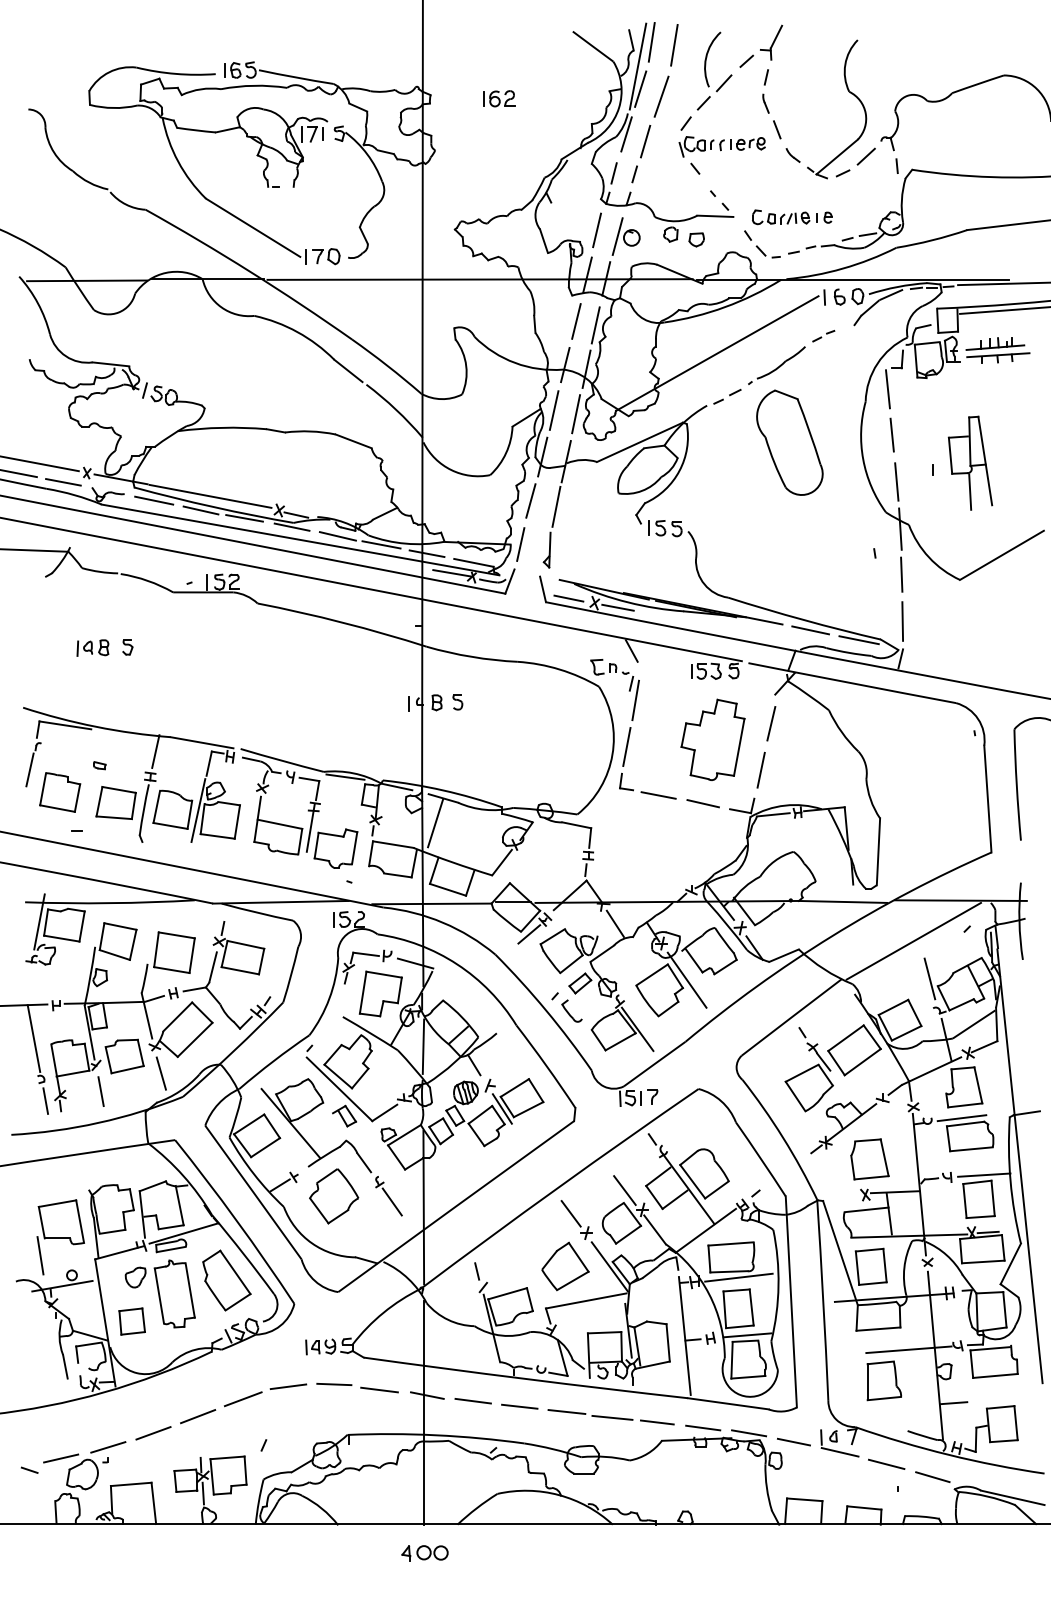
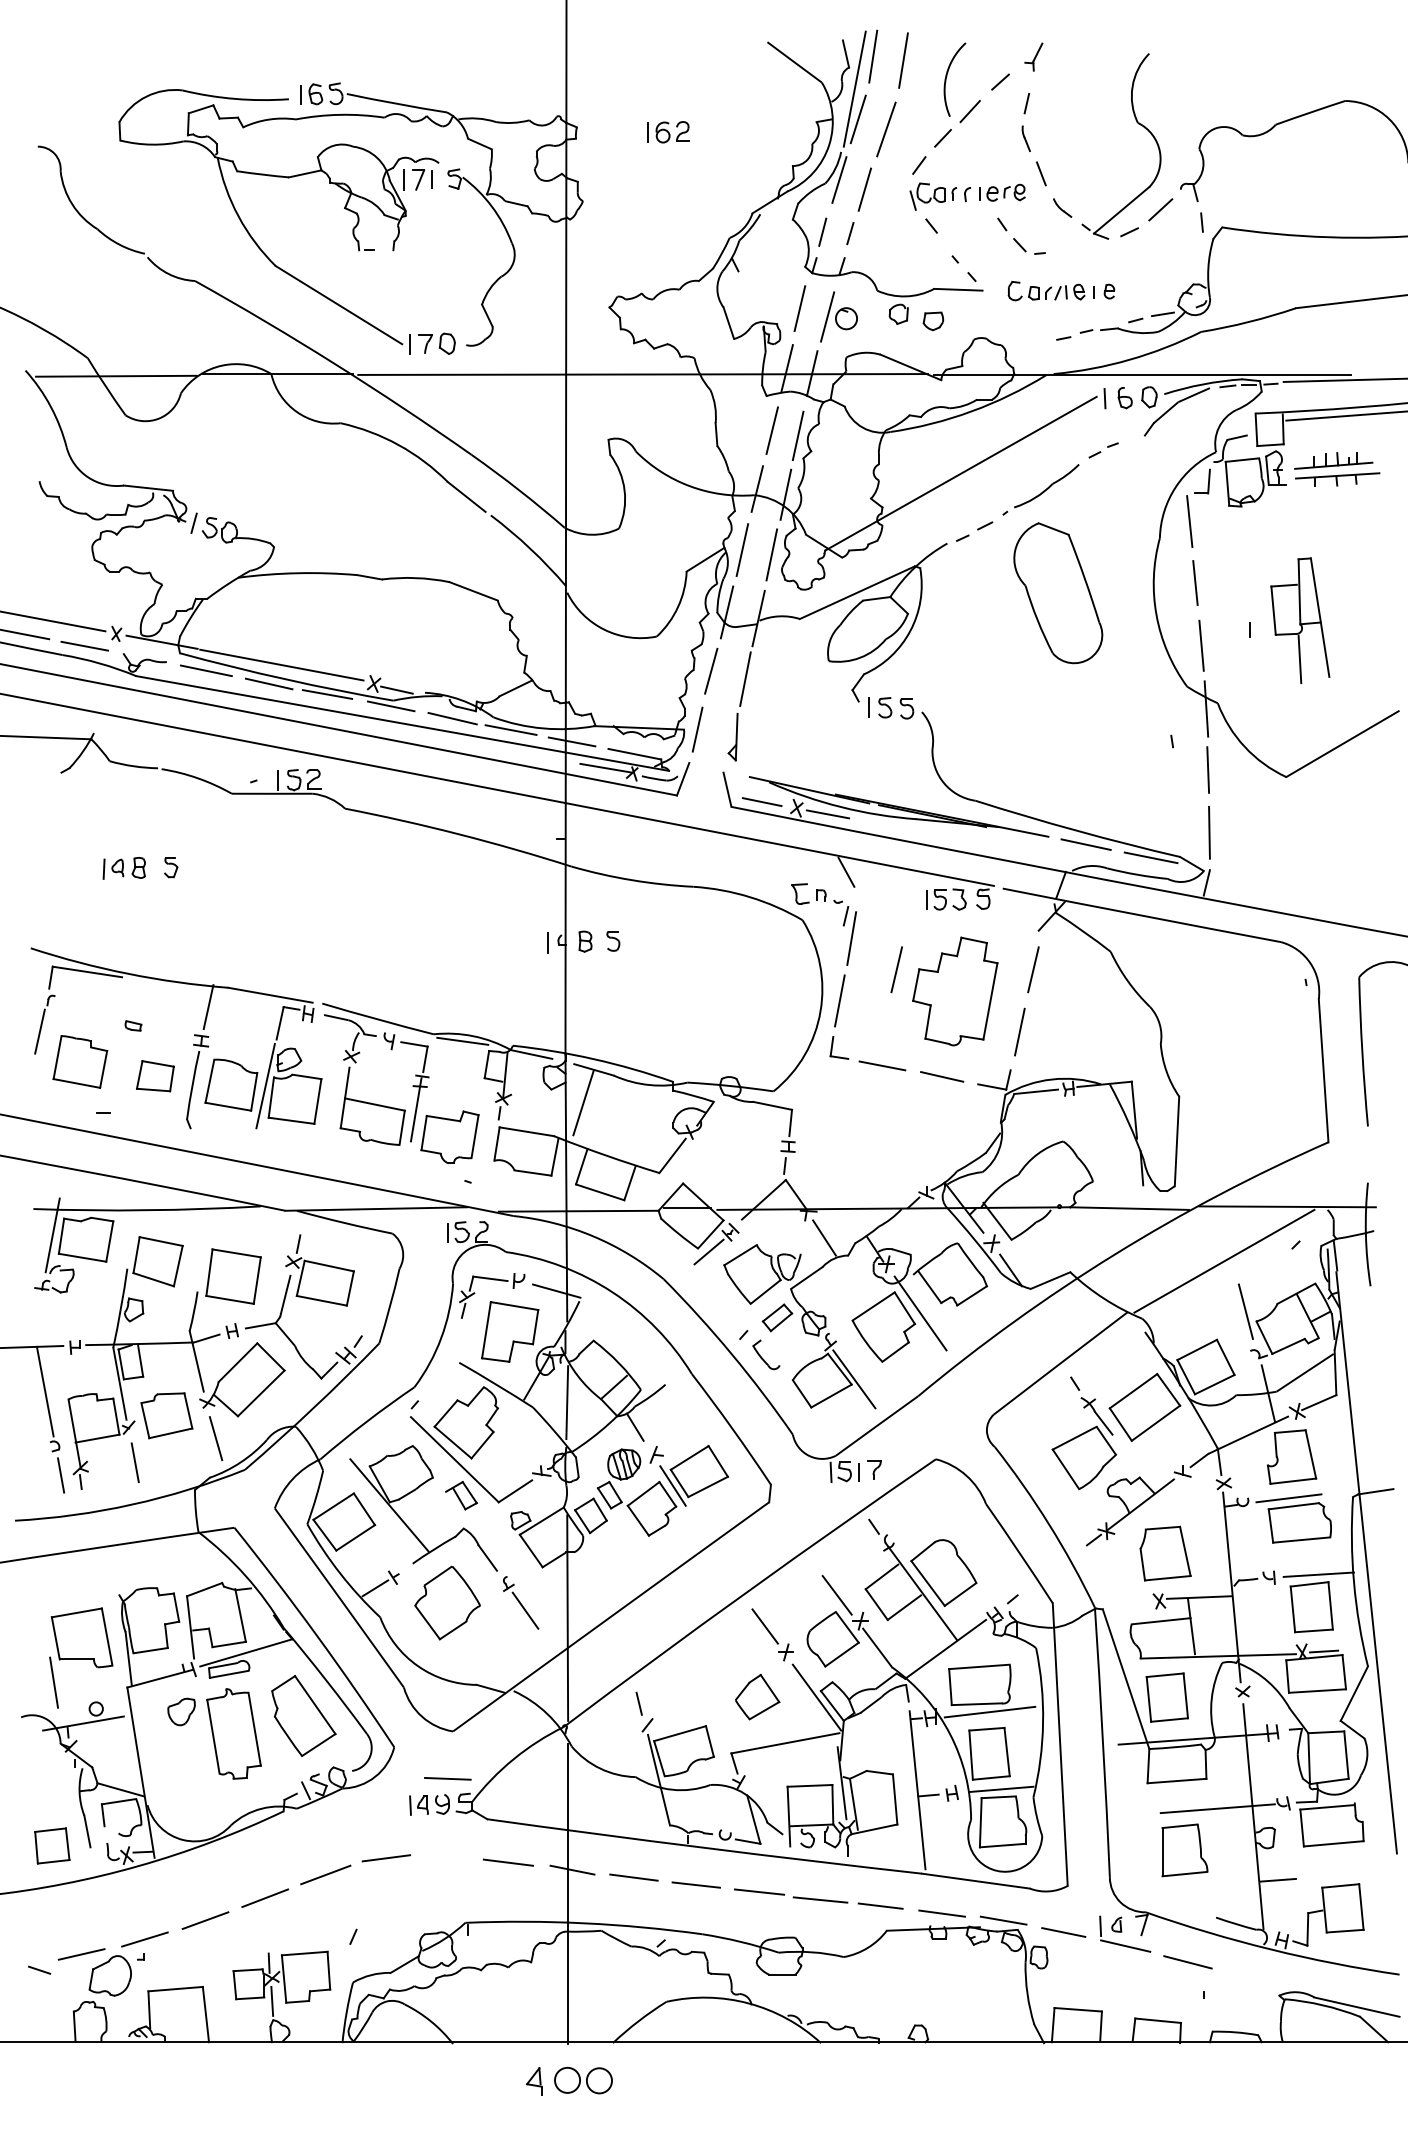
part: (771, 42) -> (1033, 56), size x0.6
part: (762, 244) -> (1021, 236), moved
line: (669, 723) -> (896, 969), added
part: (115, 803) -> (154, 1076), size x0.7
part: (565, 1266) -> (757, 1697), size x0.7
part: (131, 1321) -> (51, 1845), moved
line: (334, 1383) -> (448, 1777), moved
line: (932, 1477) -> (1249, 1979), removed
part: (424, 1553) -> (568, 2081), size x1.4

